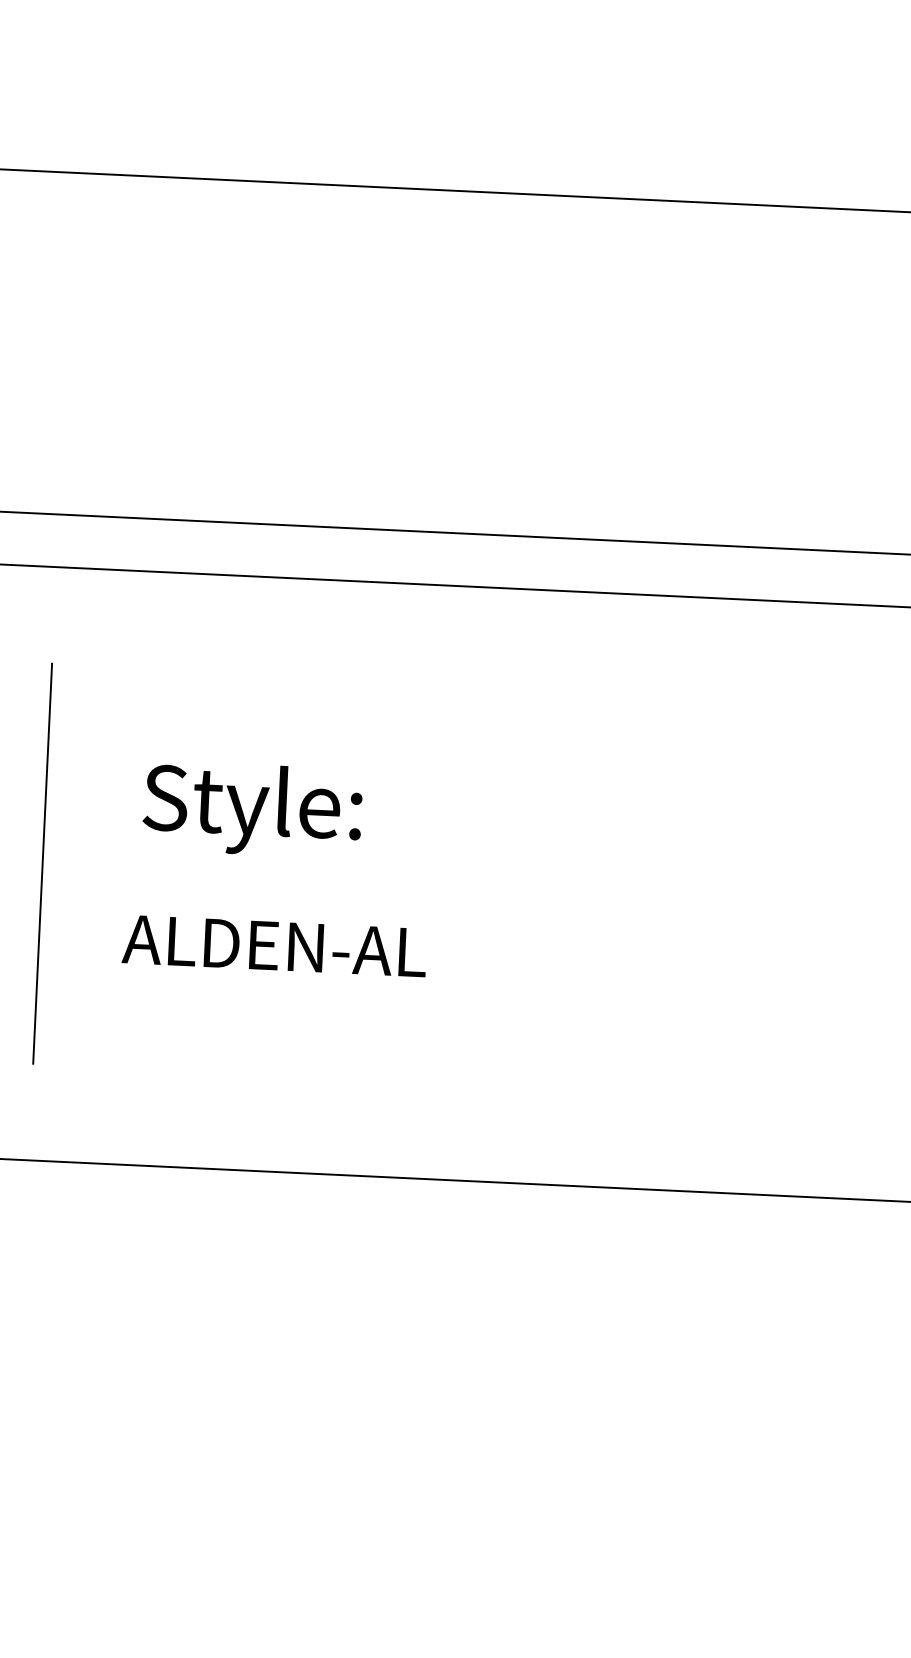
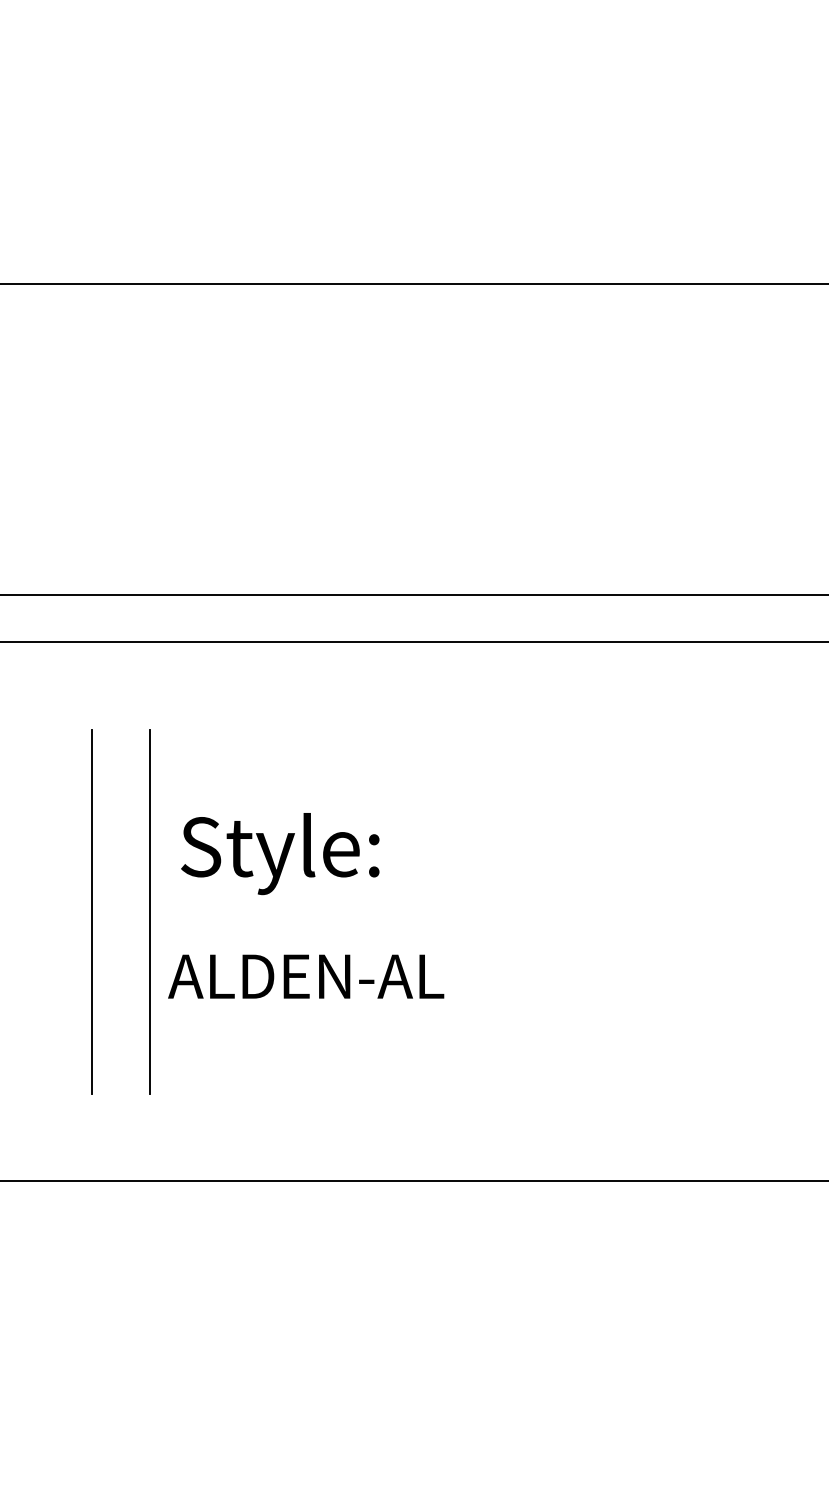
line: (105, 866) -> (149, 911), added

